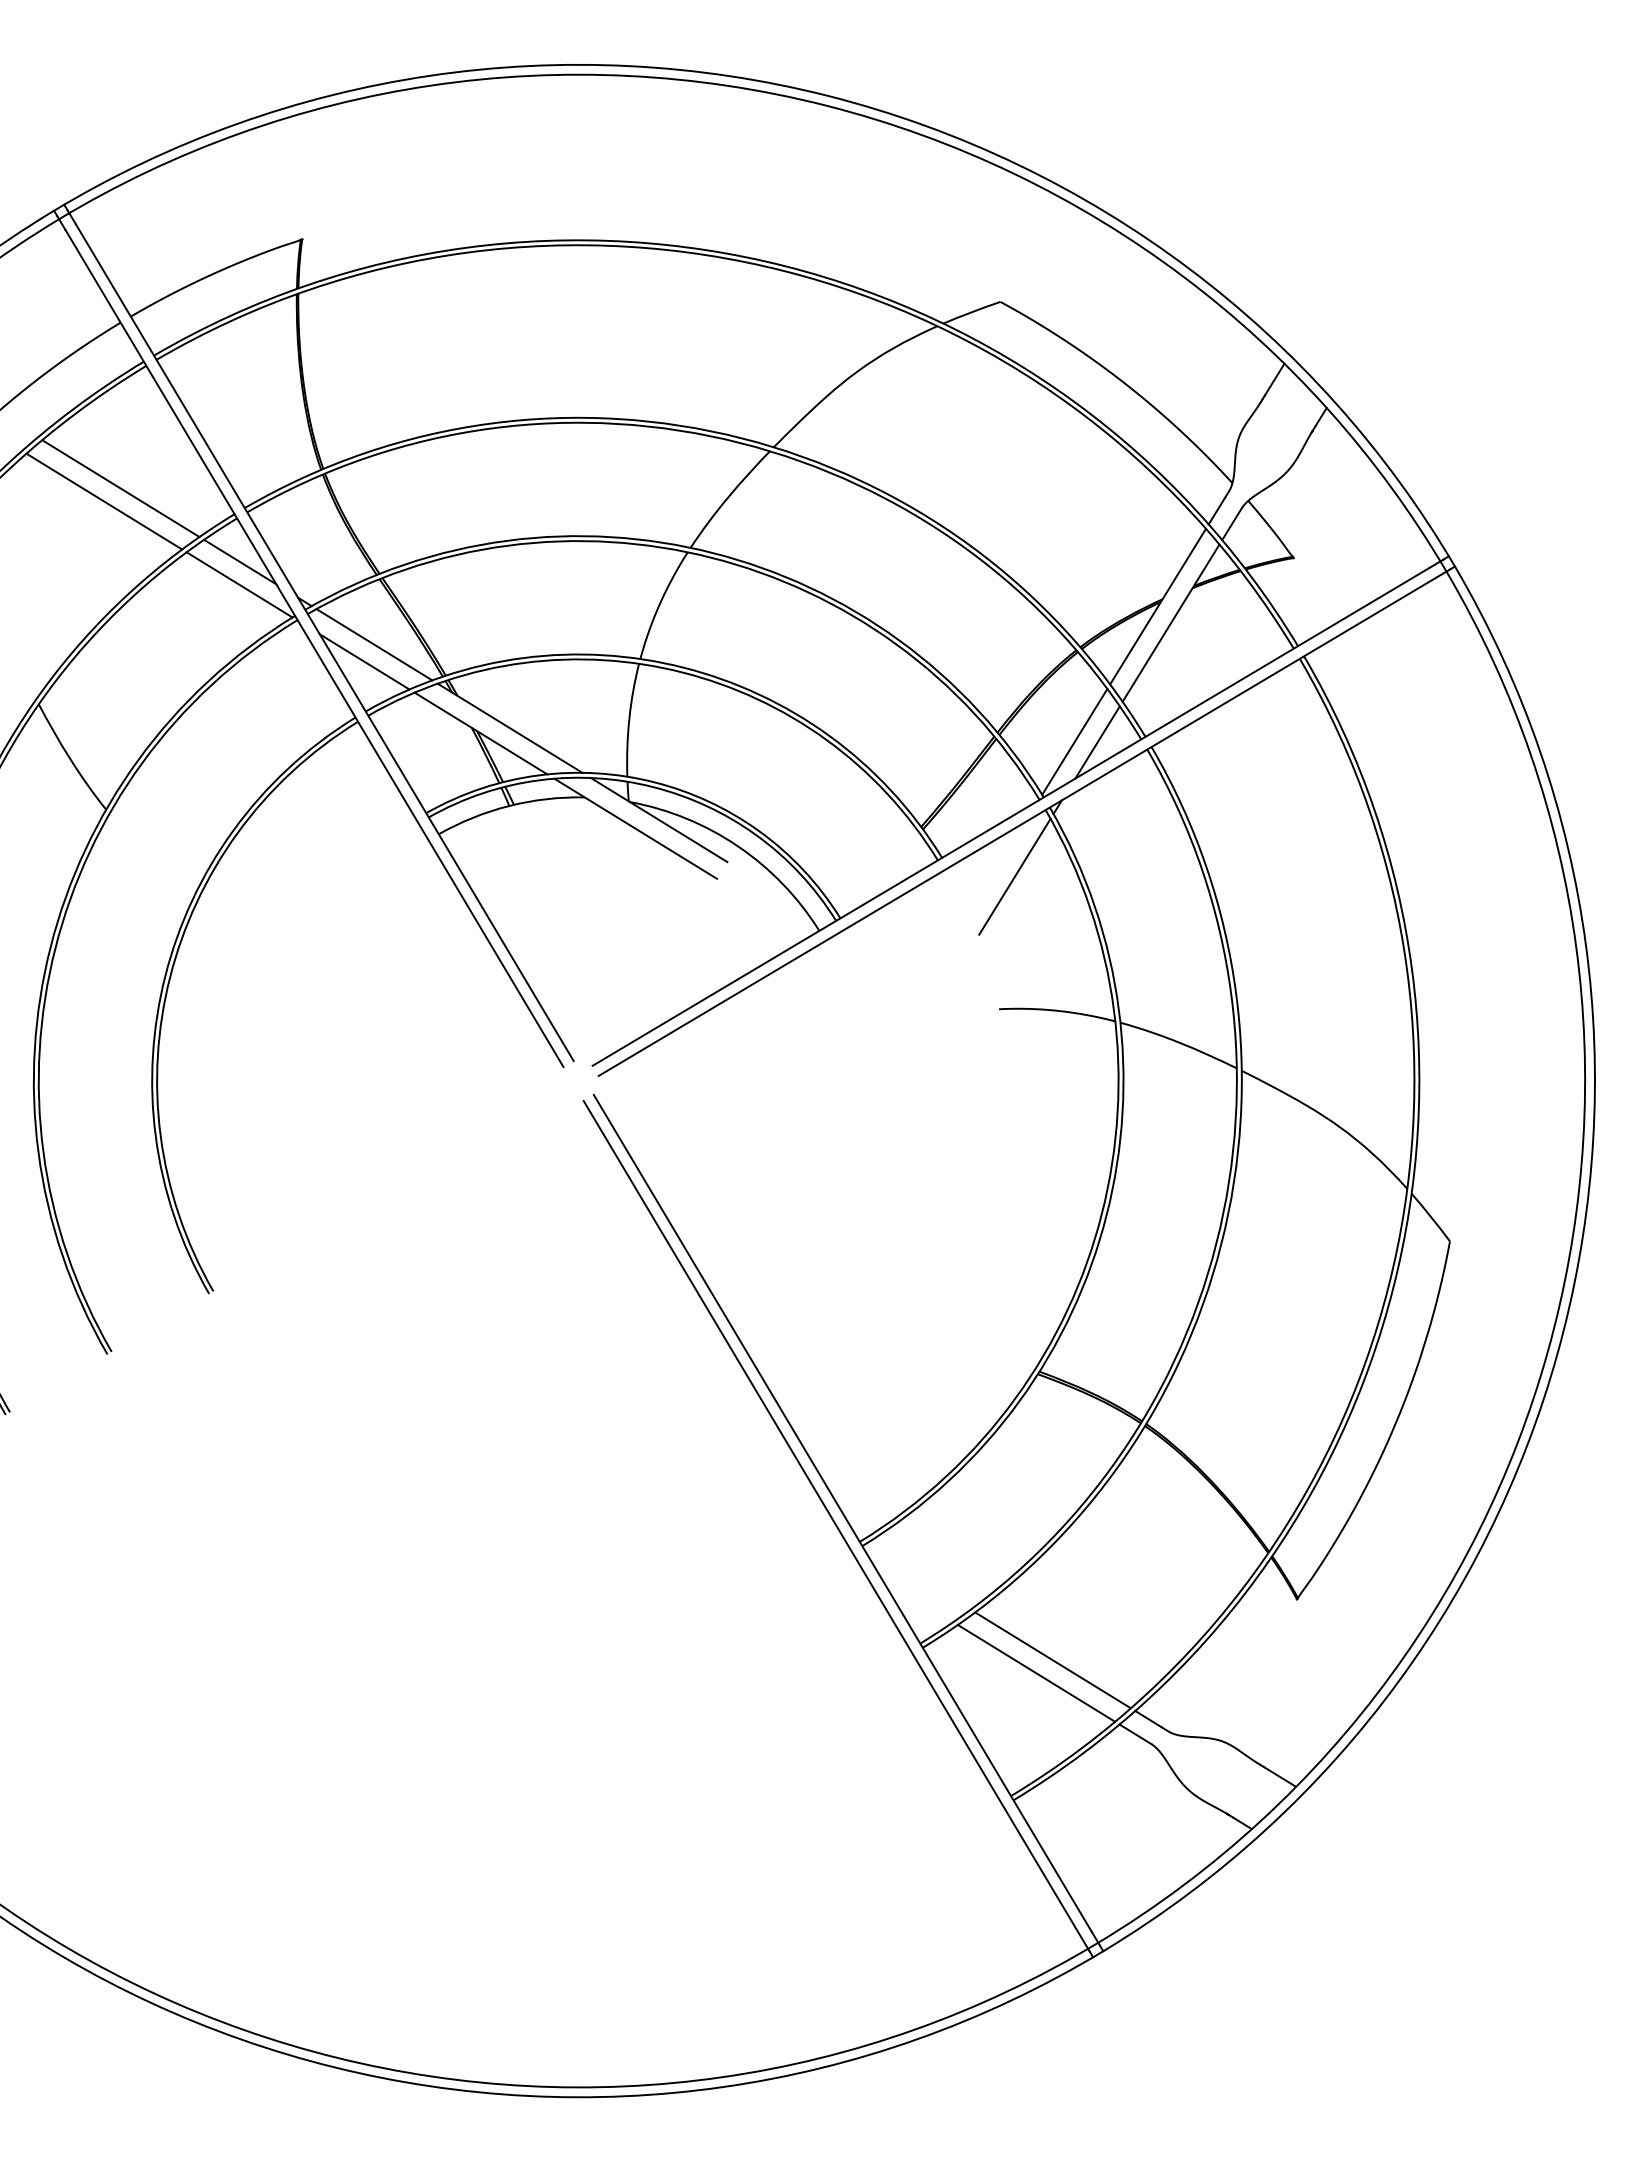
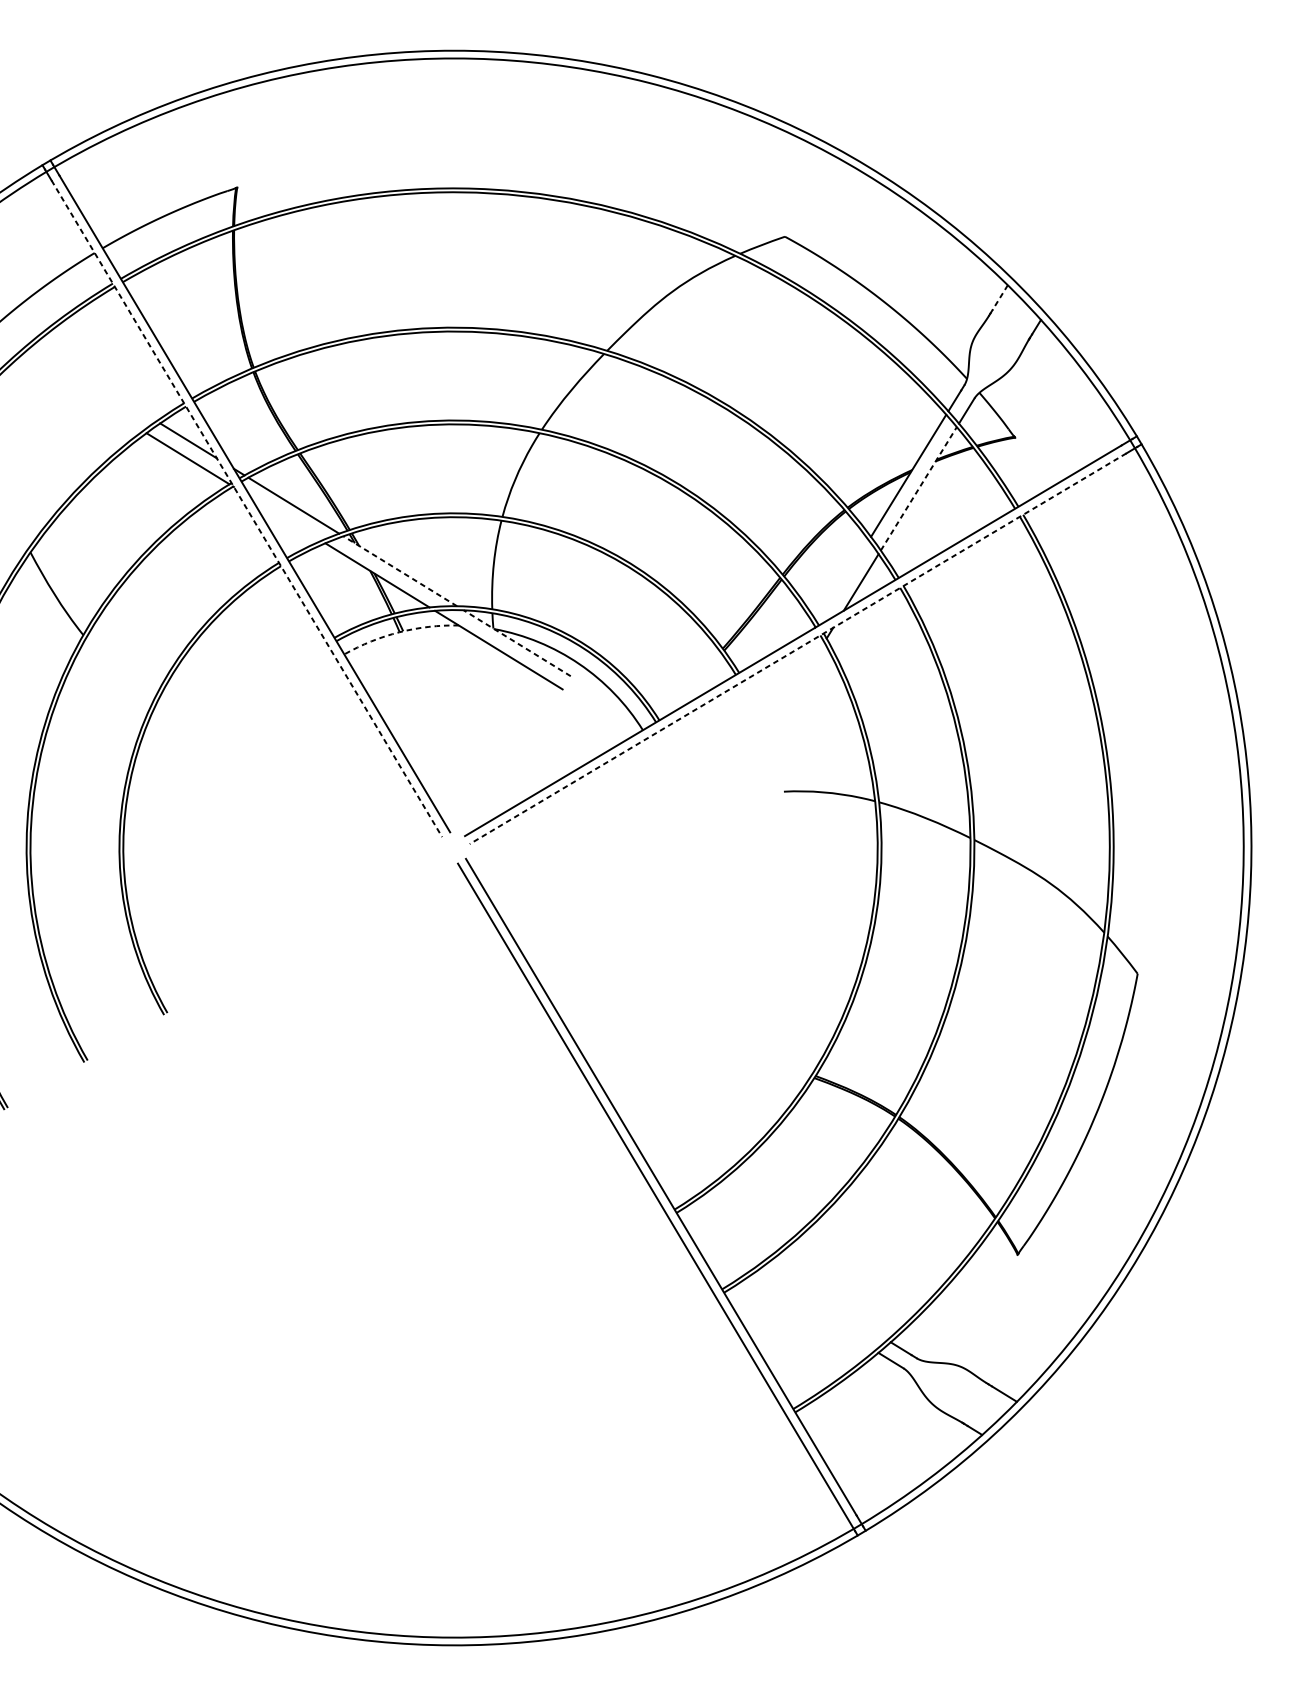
line: (1274, 379) -> (1000, 297), solid -> dashed
line: (120, 488) -> (94, 383), removed
line: (104, 501) -> (82, 393), removed
line: (1171, 622) -> (919, 488), solid -> dashed
line: (314, 648) -> (246, 508), solid -> dashed
line: (364, 661) -> (286, 518), removed
line: (509, 728) -> (399, 571), solid -> dashed
line: (1074, 741) -> (843, 581), removed
arc: (509, 805) -> (399, 631), solid -> dashed
line: (658, 819) -> (516, 642), solid -> dashed
line: (1017, 827) -> (798, 649), solid -> dashed
line: (1014, 876) -> (796, 687), removed
line: (1052, 1660) -> (825, 1302), removed
line: (1036, 1672) -> (813, 1312), removed

